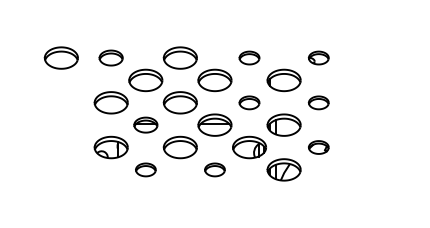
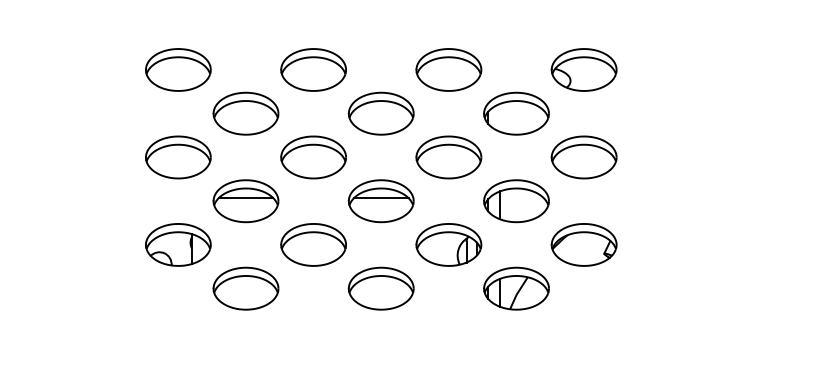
part: (60, 57) -> (79, 68), removed
part: (110, 57) -> (176, 68), size x1.43
part: (249, 57) -> (448, 68), size x1.67
part: (318, 57) -> (583, 68), size x1.67
part: (249, 102) -> (448, 156), size x1.67
part: (318, 102) -> (583, 156), size x1.67
part: (145, 124) -> (245, 199), size x1.43
part: (318, 147) -> (583, 244), size x1.67
part: (145, 169) -> (245, 287), size x1.67
part: (214, 169) -> (380, 287), size x1.67

